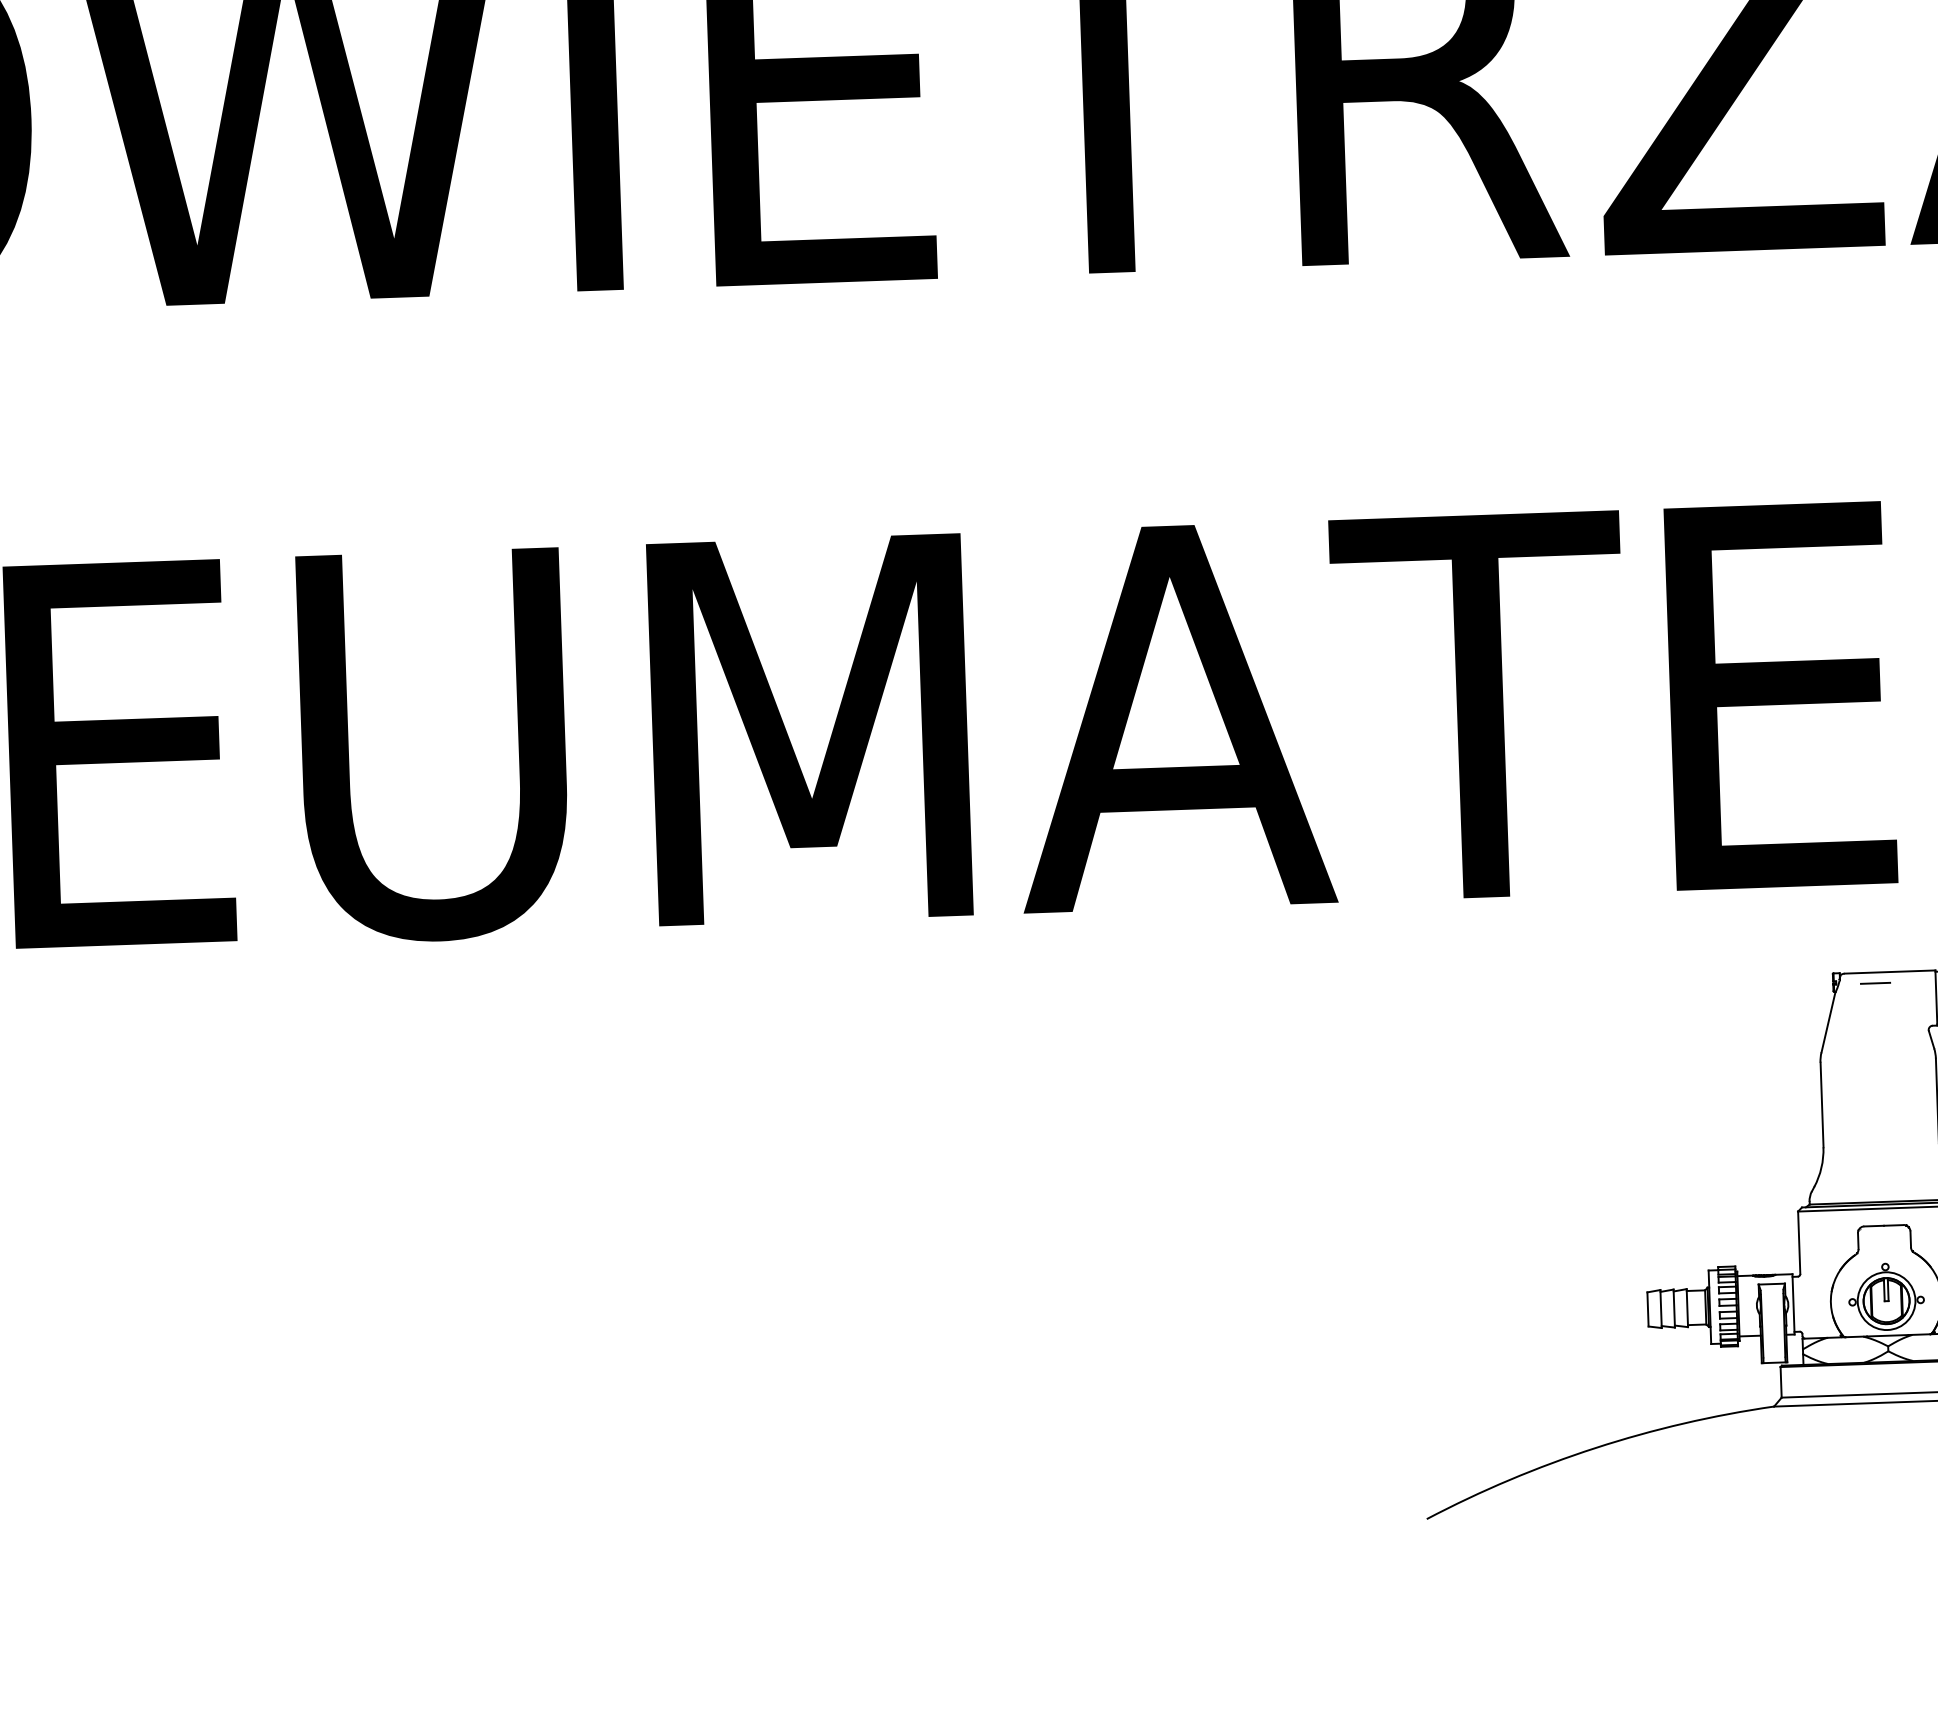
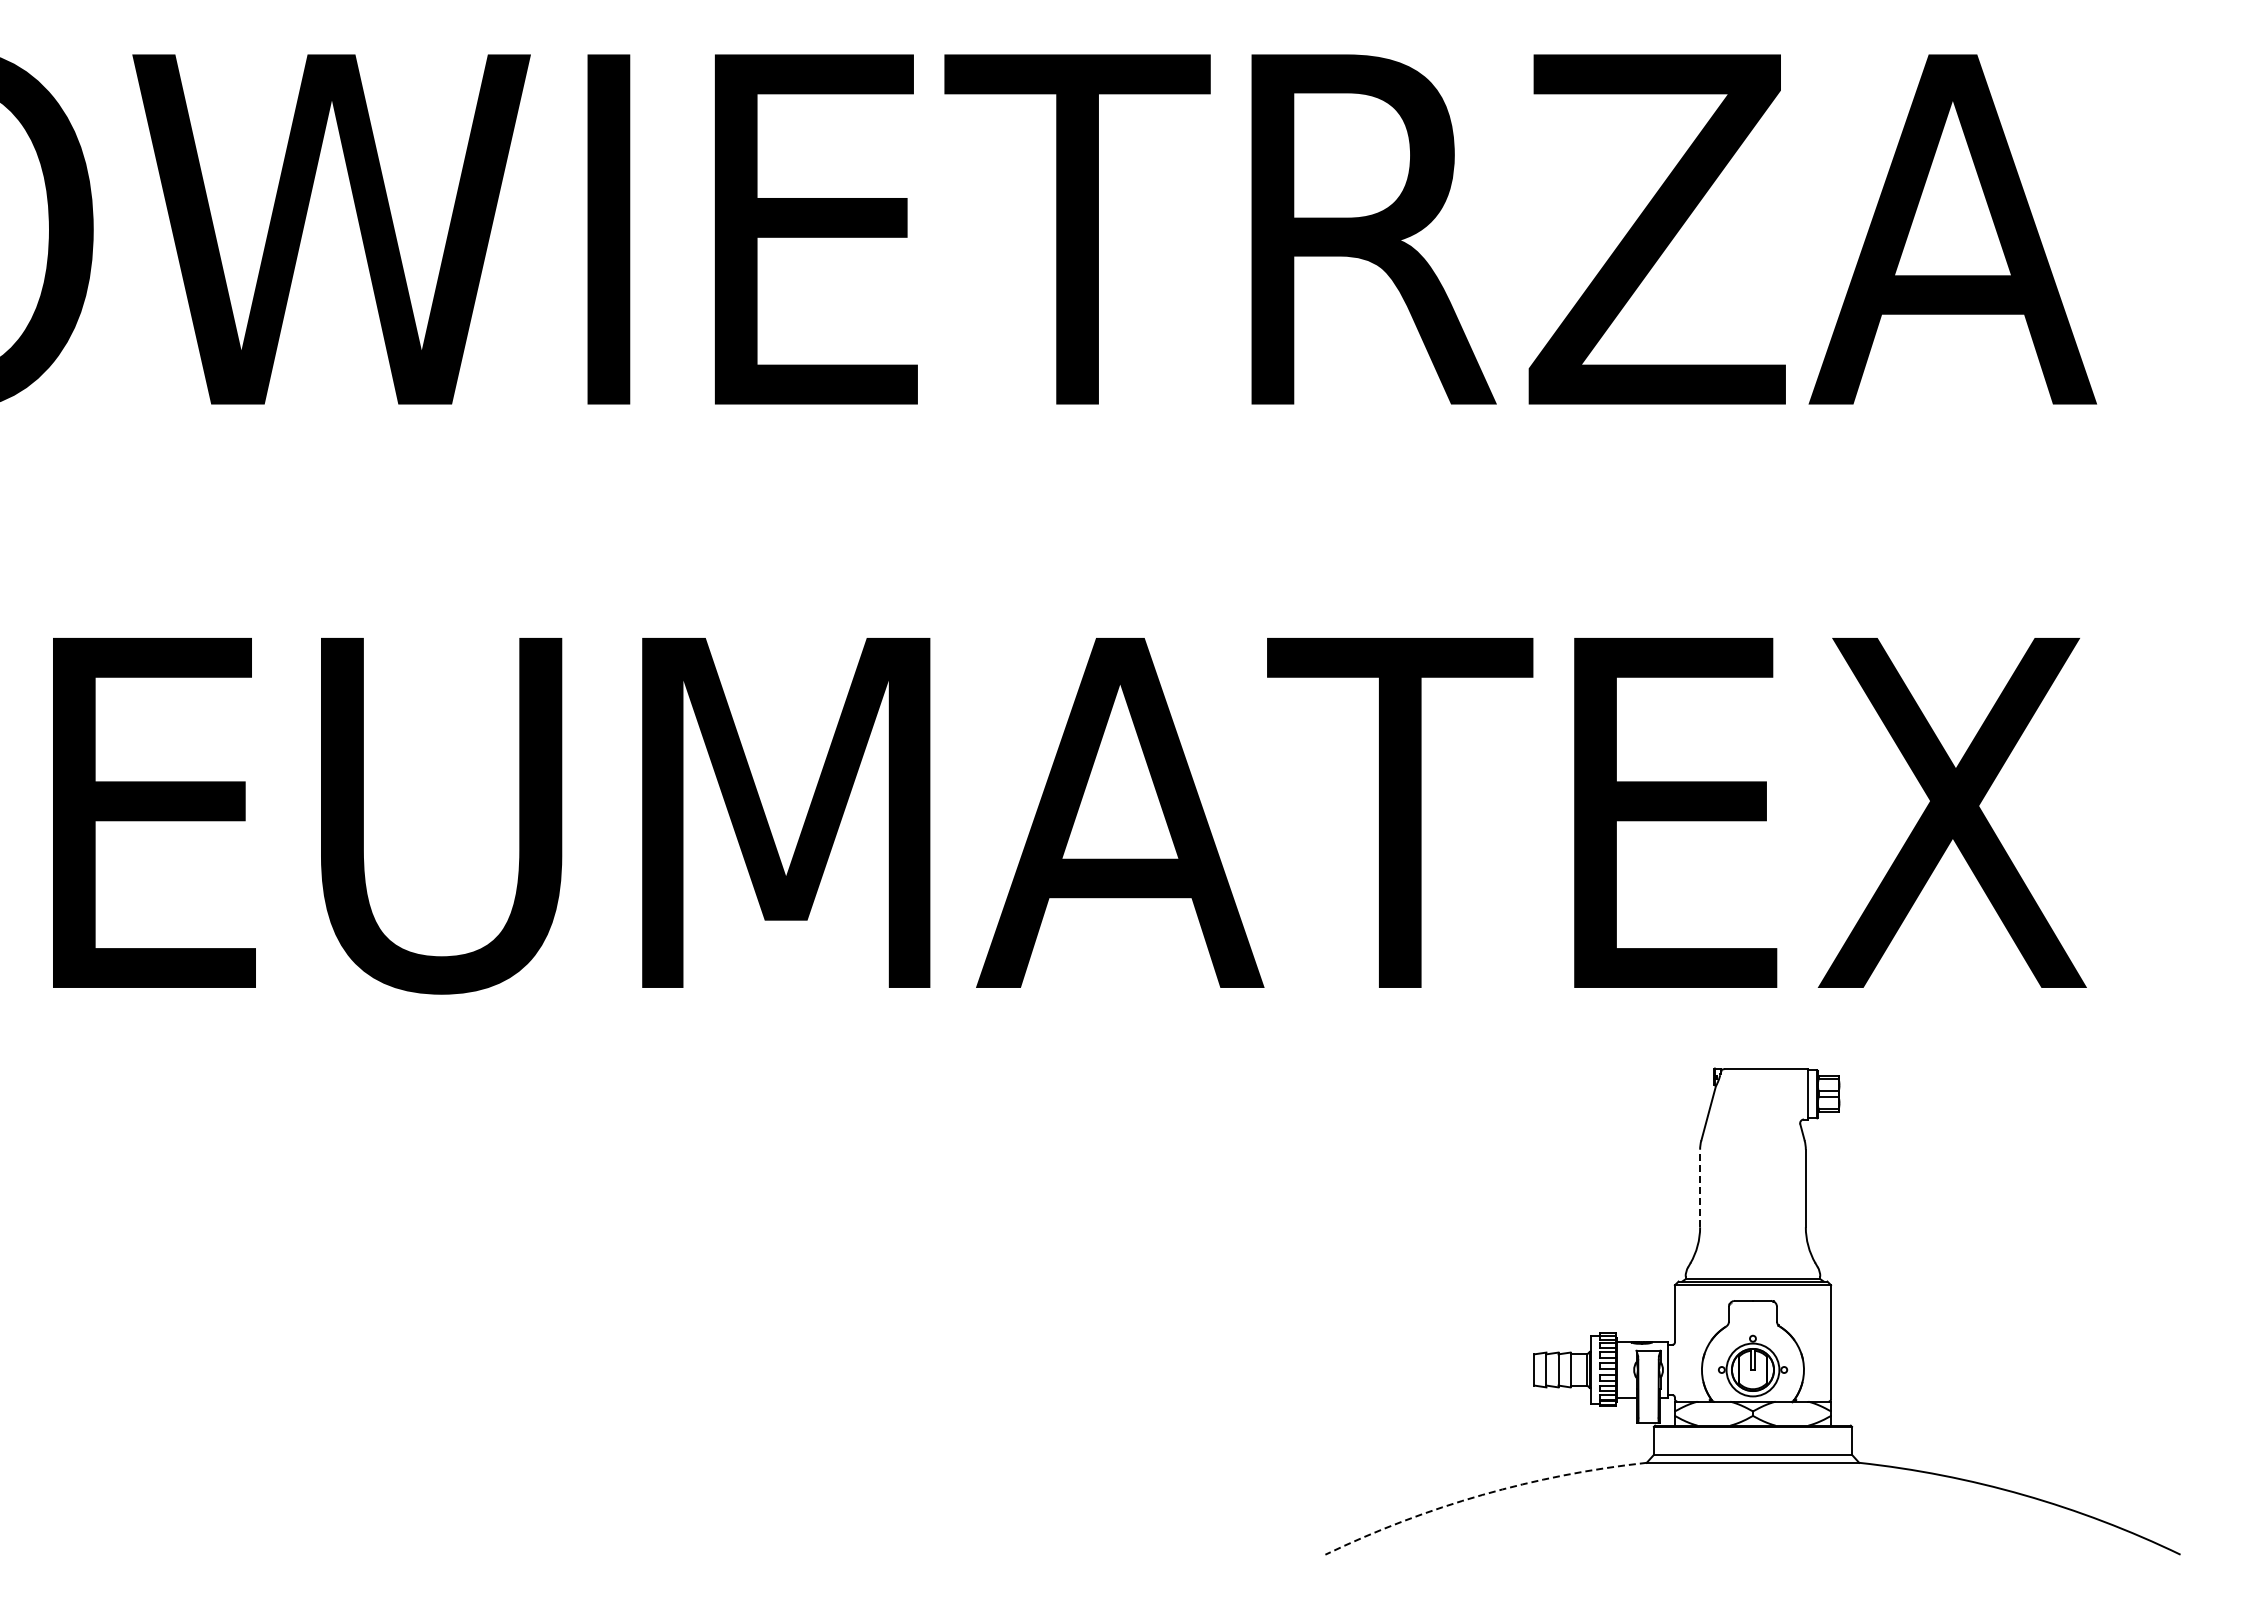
line: (1874, 982) -> (1752, 1078), removed
line: (1822, 1104) -> (1700, 1188), solid -> dashed
arc: (1596, 1448) -> (1482, 1495), solid -> dashed

